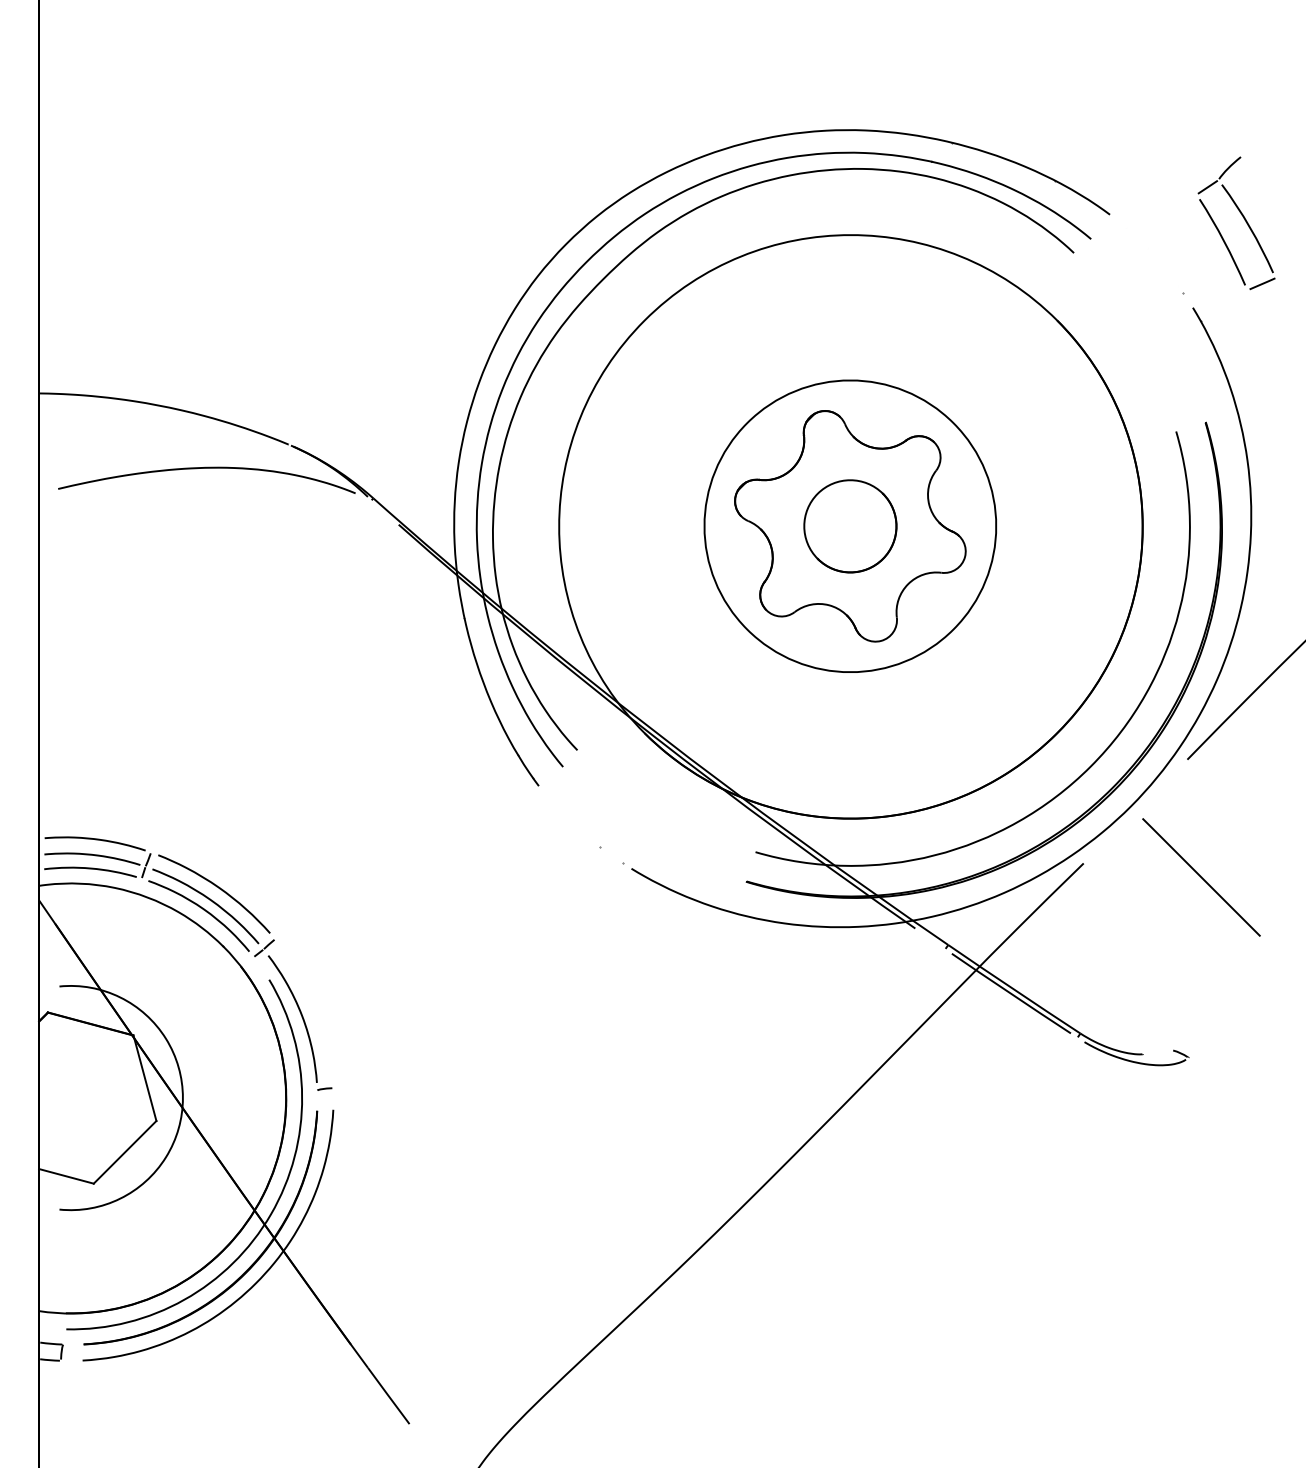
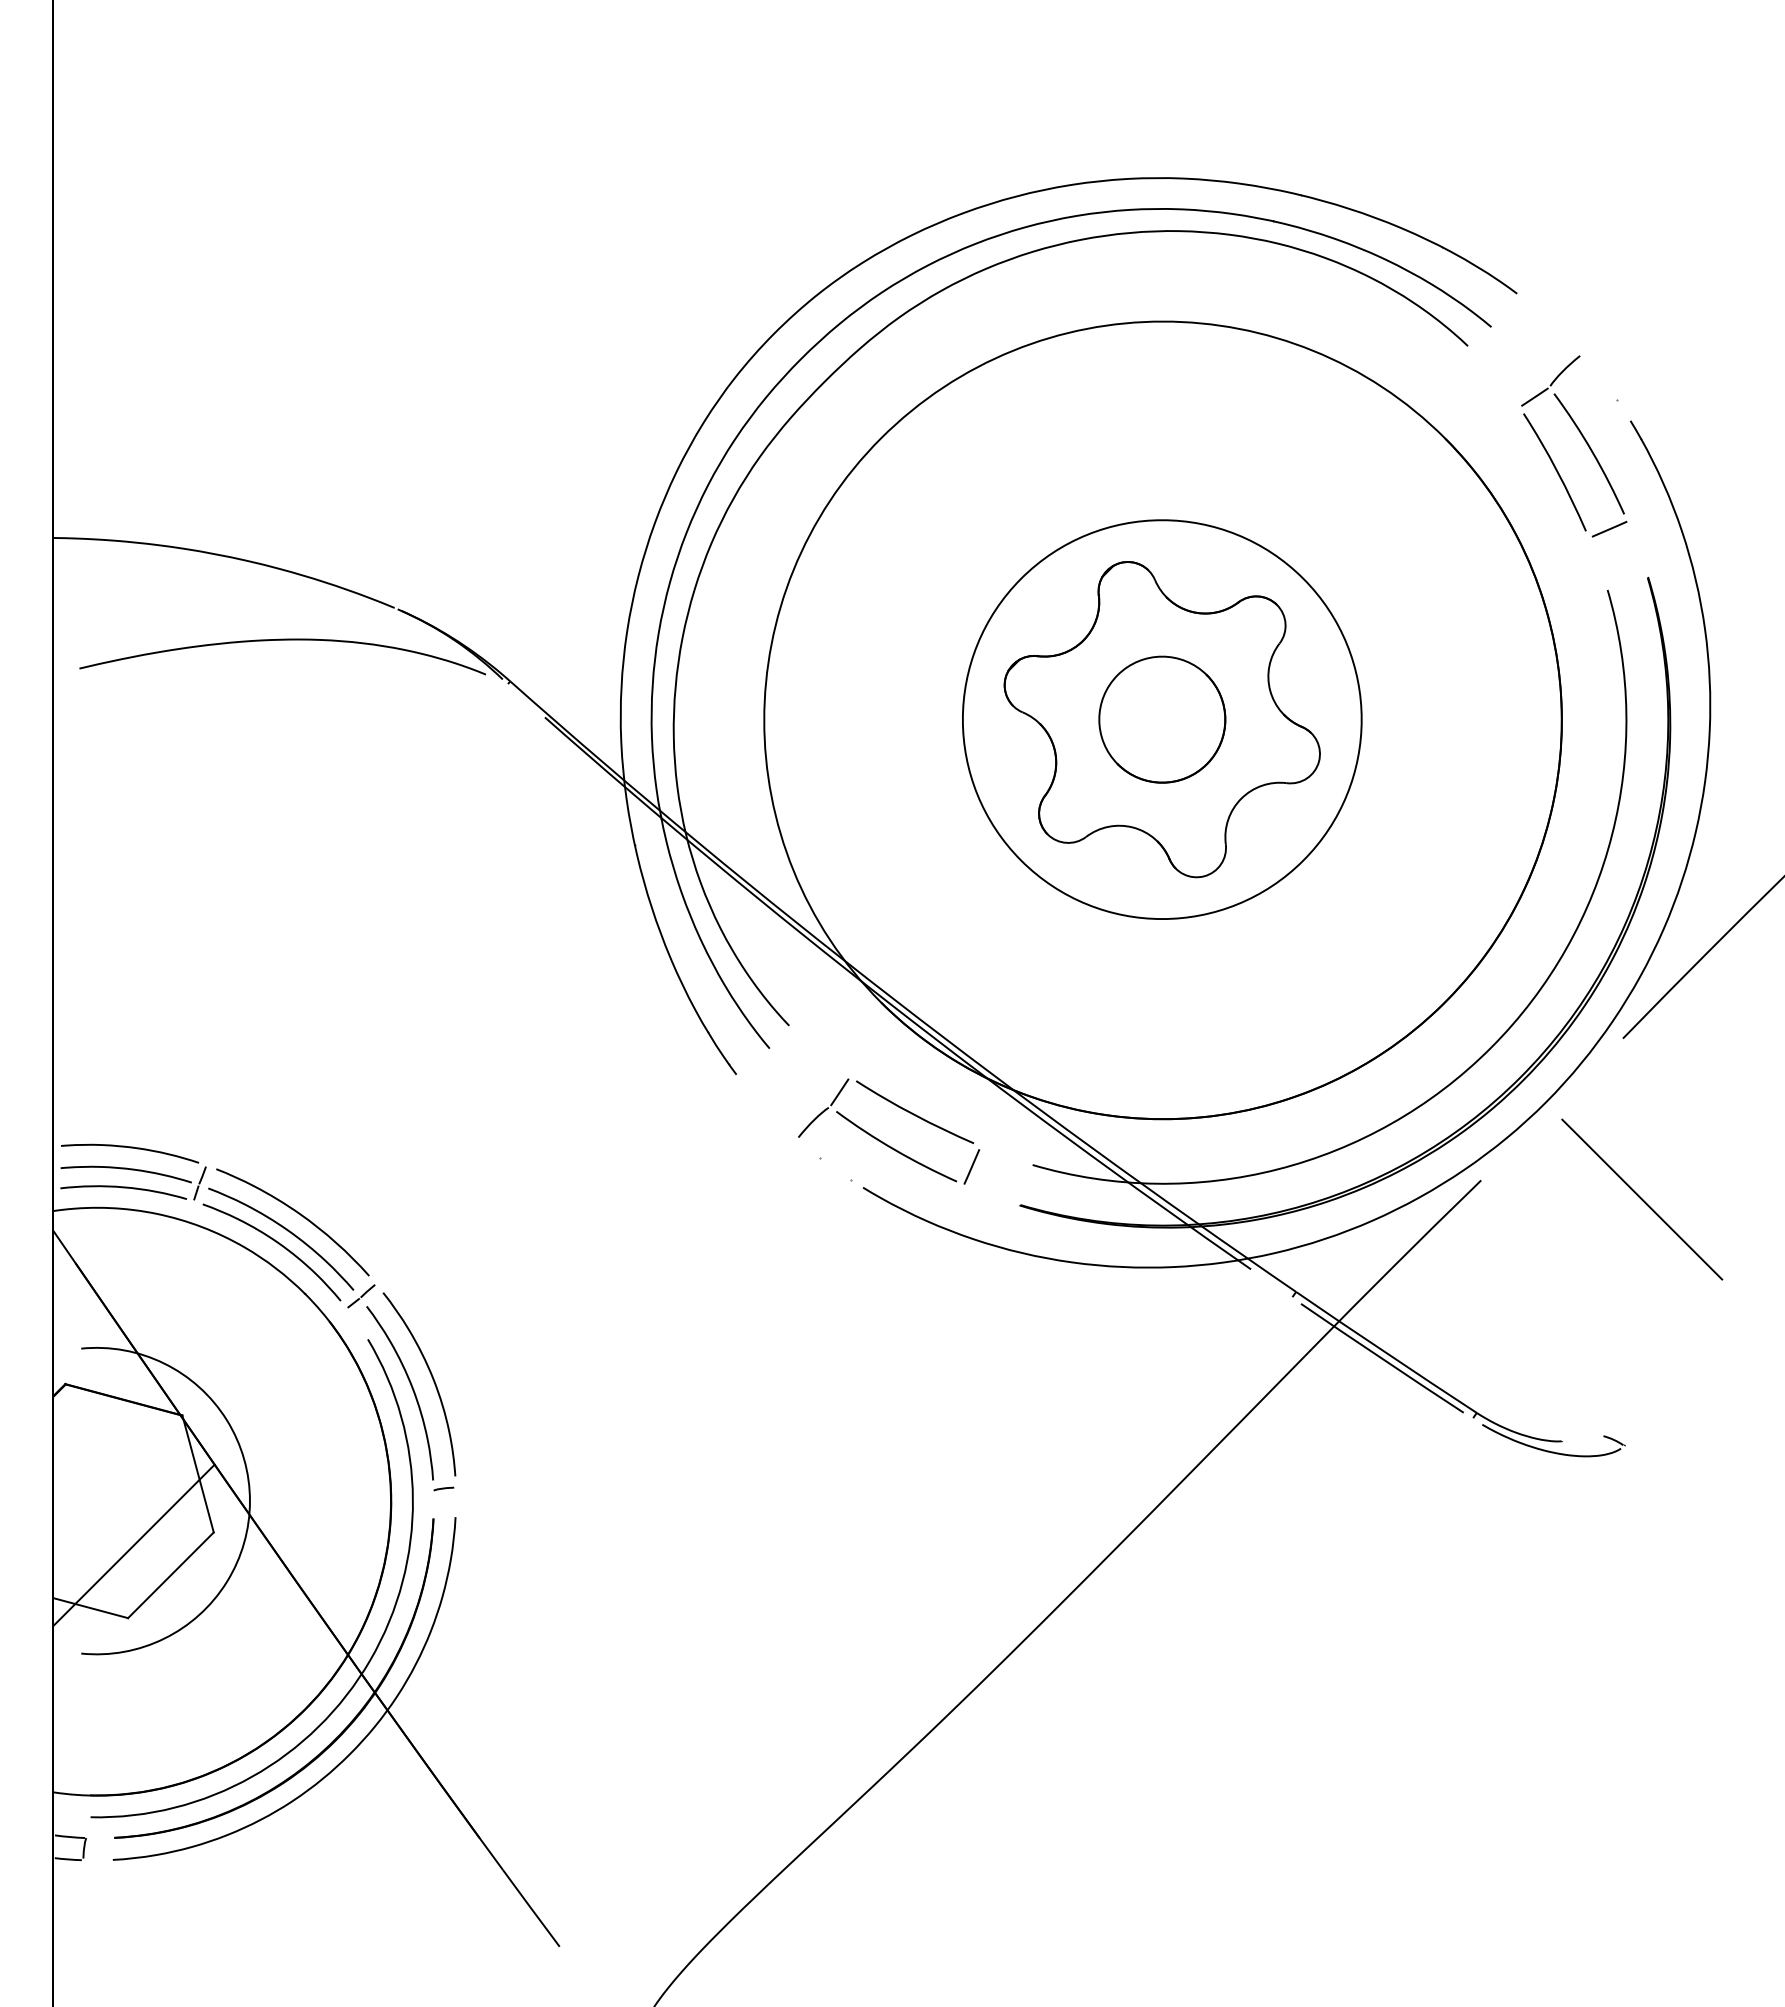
part: (1243, 218) -> (1583, 439), moved
part: (644, 834) -> (881, 1140), added
curve: (315, 1007) -> (431, 1377), added
line: (97, 1130) -> (133, 1545), added

